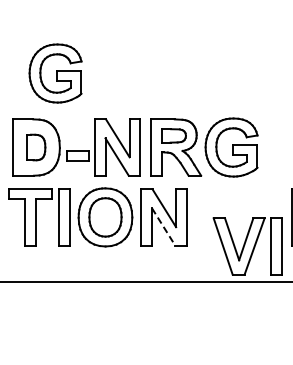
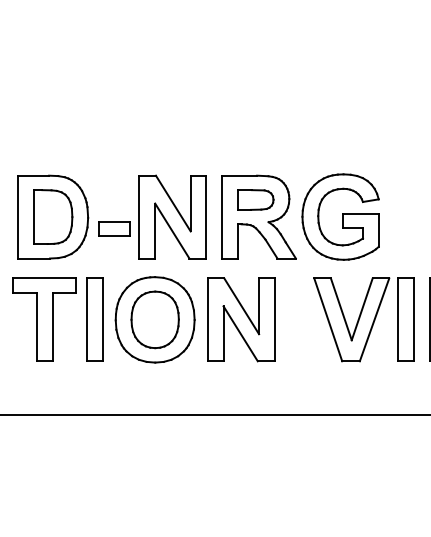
part: (55, 73) -> (81, 108), removed
part: (36, 147) -> (53, 217), size x1.43
line: (163, 227) -> (240, 334), dashed -> solid
part: (247, 246) -> (364, 319), moved

